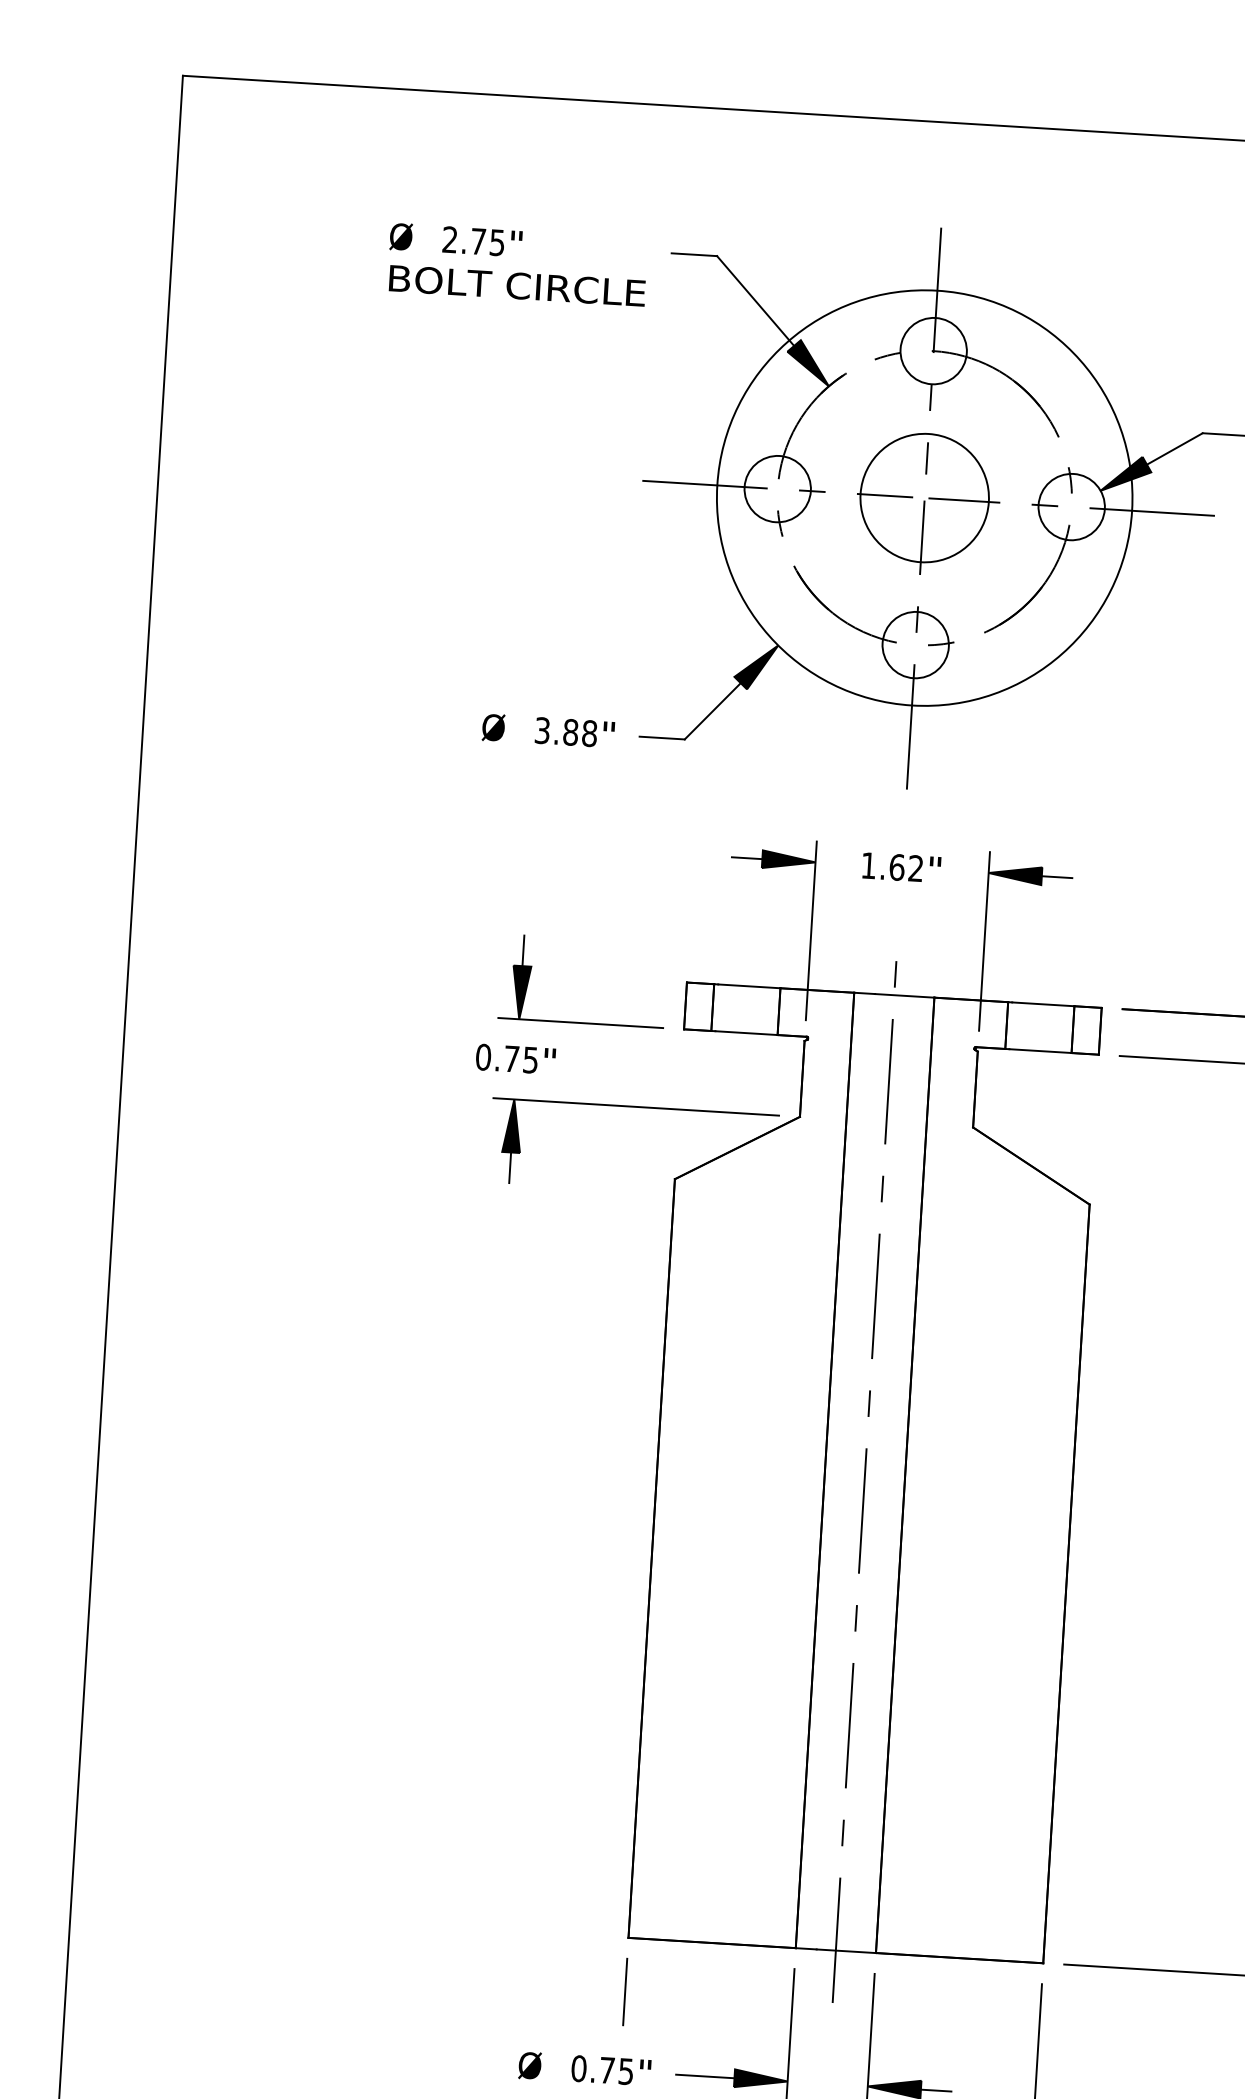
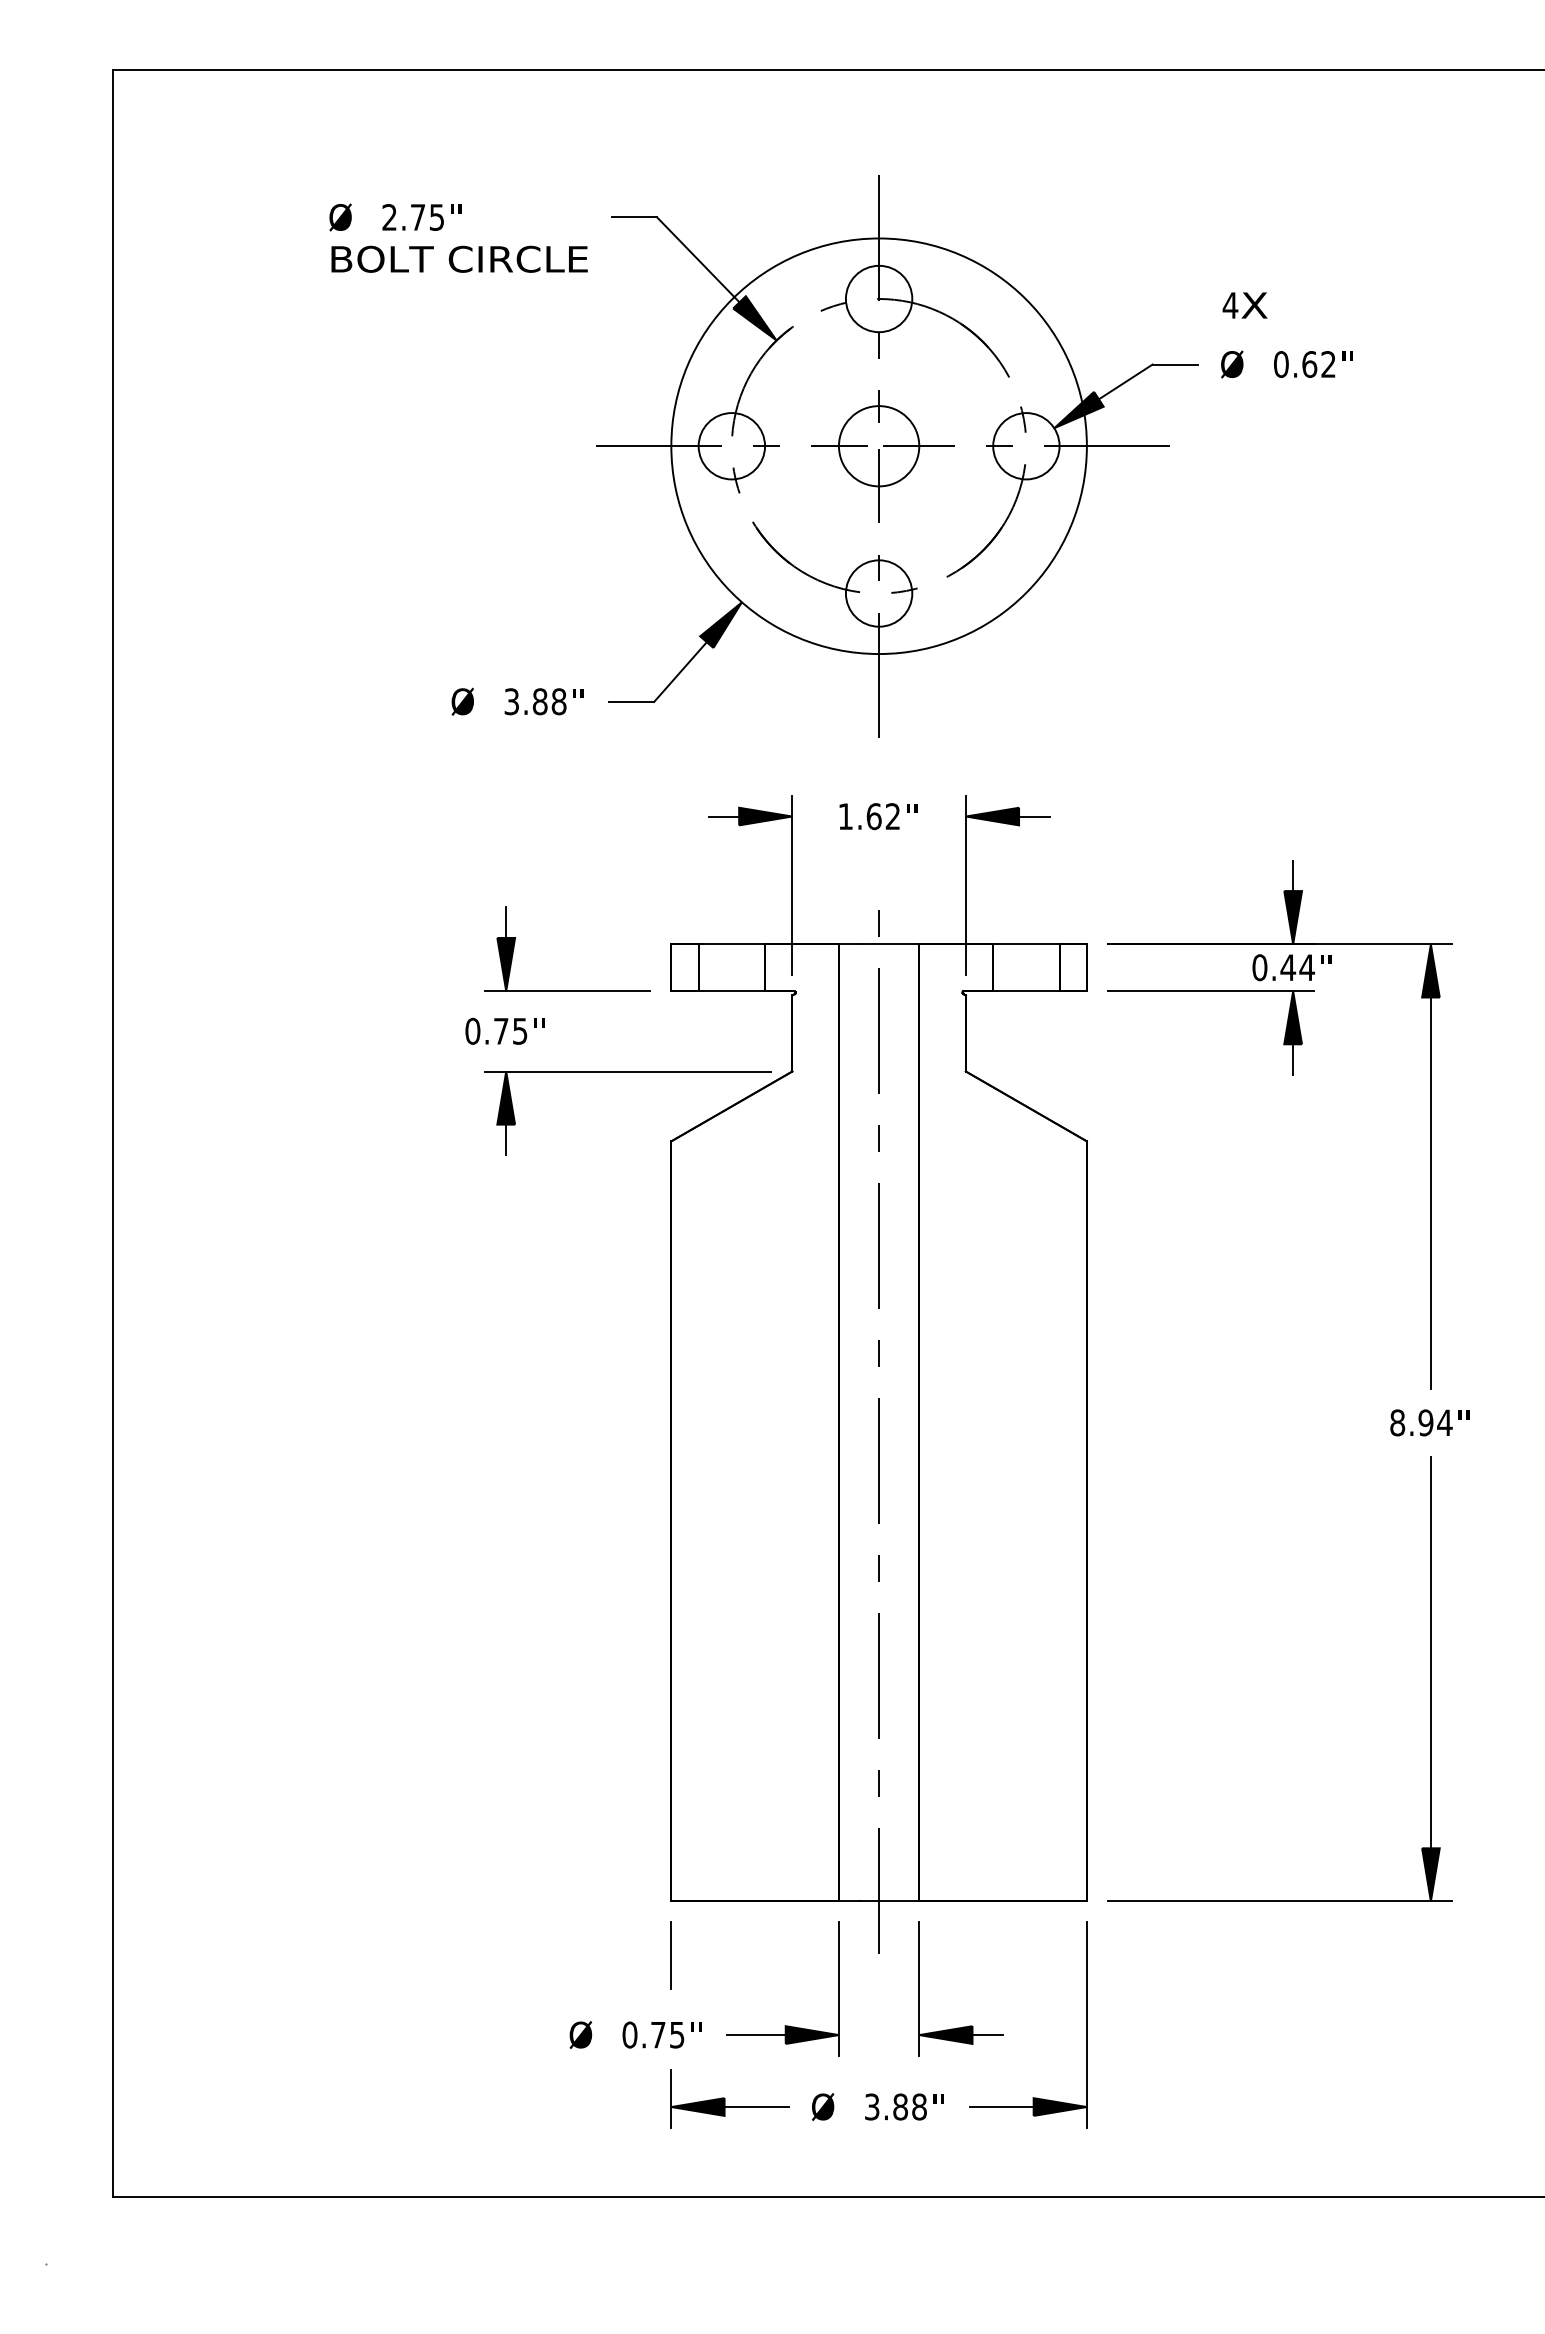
circle: (924, 498) -> (878, 446), size x0.62

